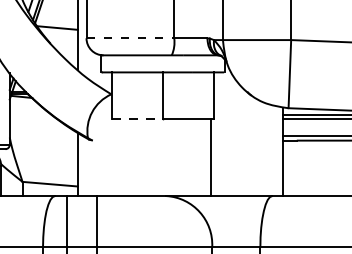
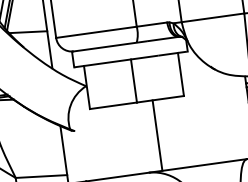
line: (130, 38) -> (96, 32), dashed -> solid
line: (137, 119) -> (113, 105), dashed -> solid
line: (211, 157) -> (157, 135), moved

